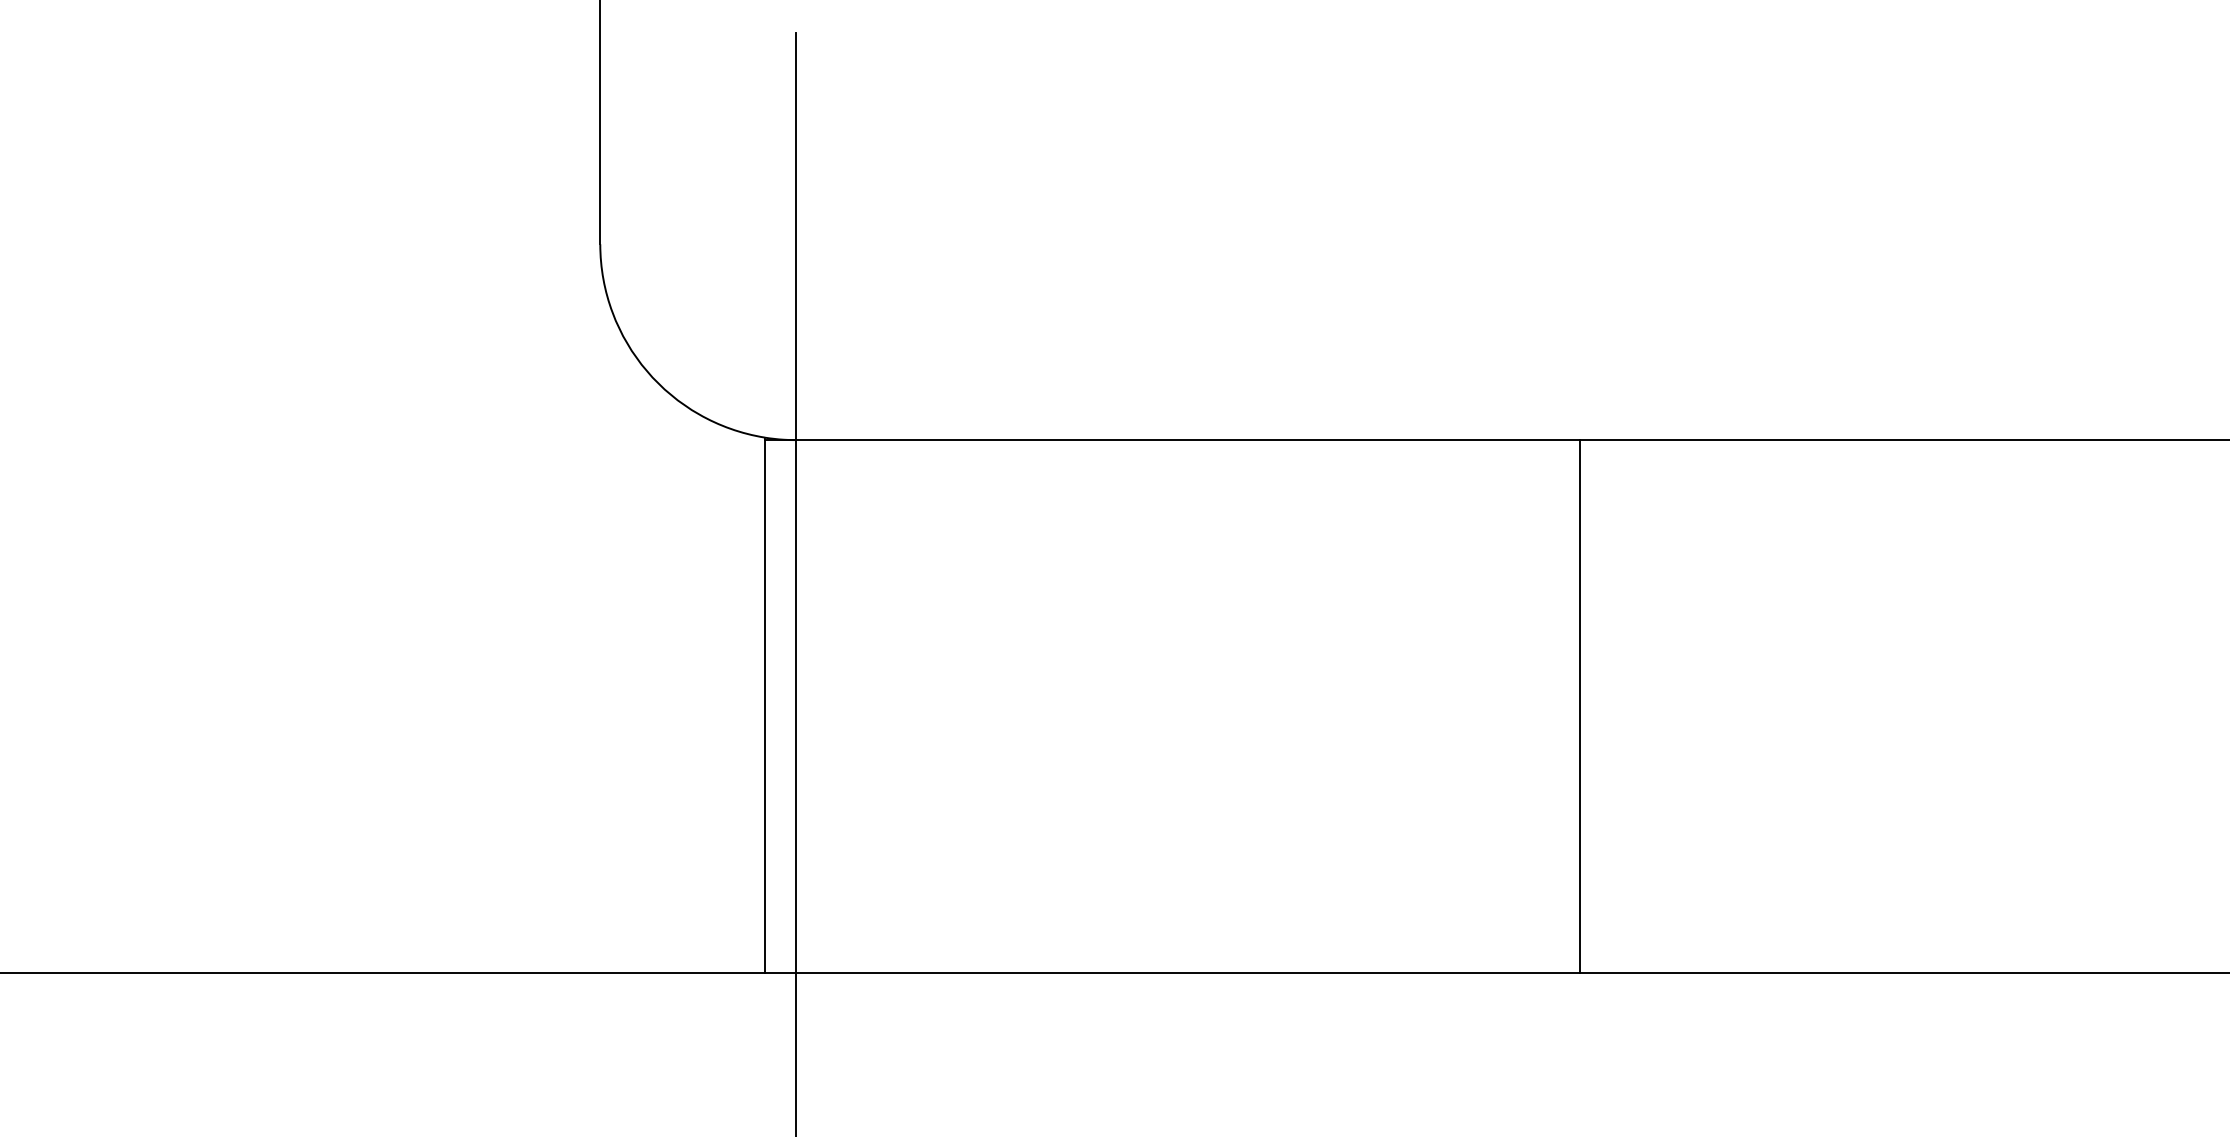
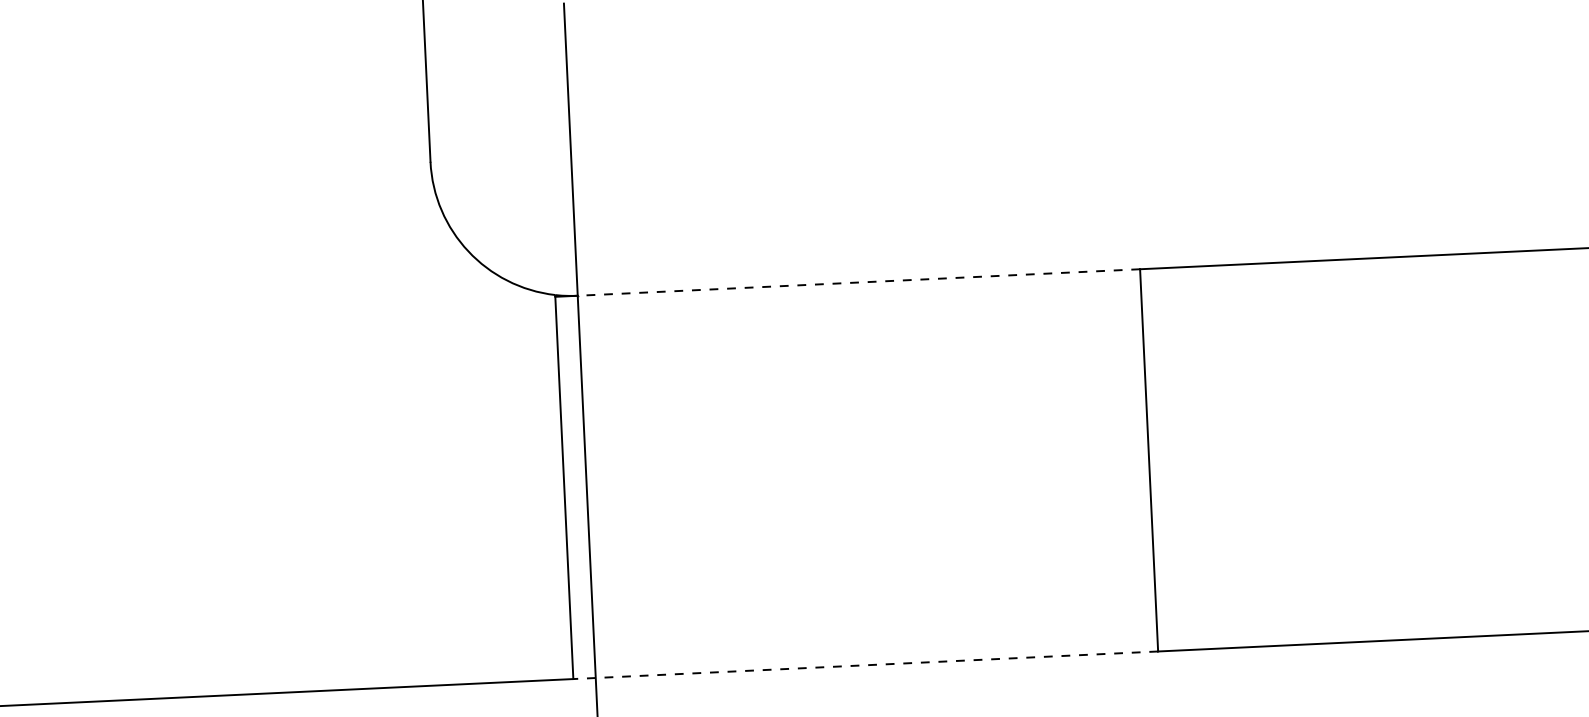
line: (1187, 440) -> (858, 282), solid -> dashed
line: (1171, 972) -> (865, 665), solid -> dashed

